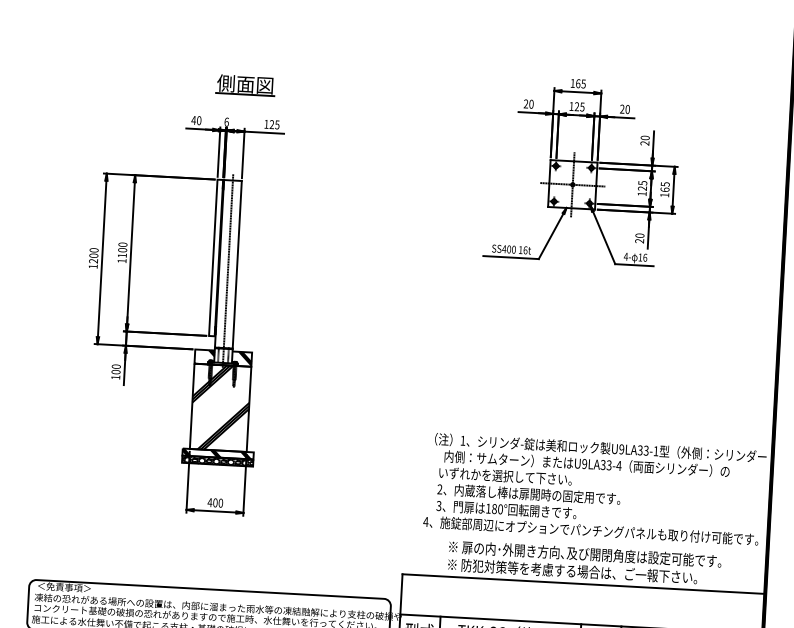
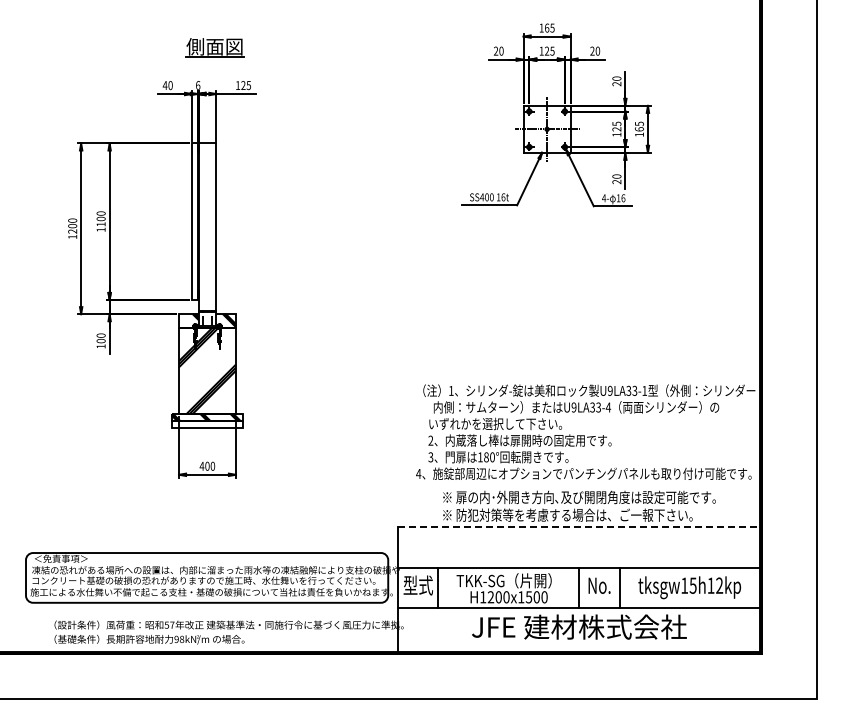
line: (228, 271) -> (207, 234), removed
hatch: (217, 461) -> (207, 424), removed
line: (583, 584) -> (579, 527), solid -> dashed

